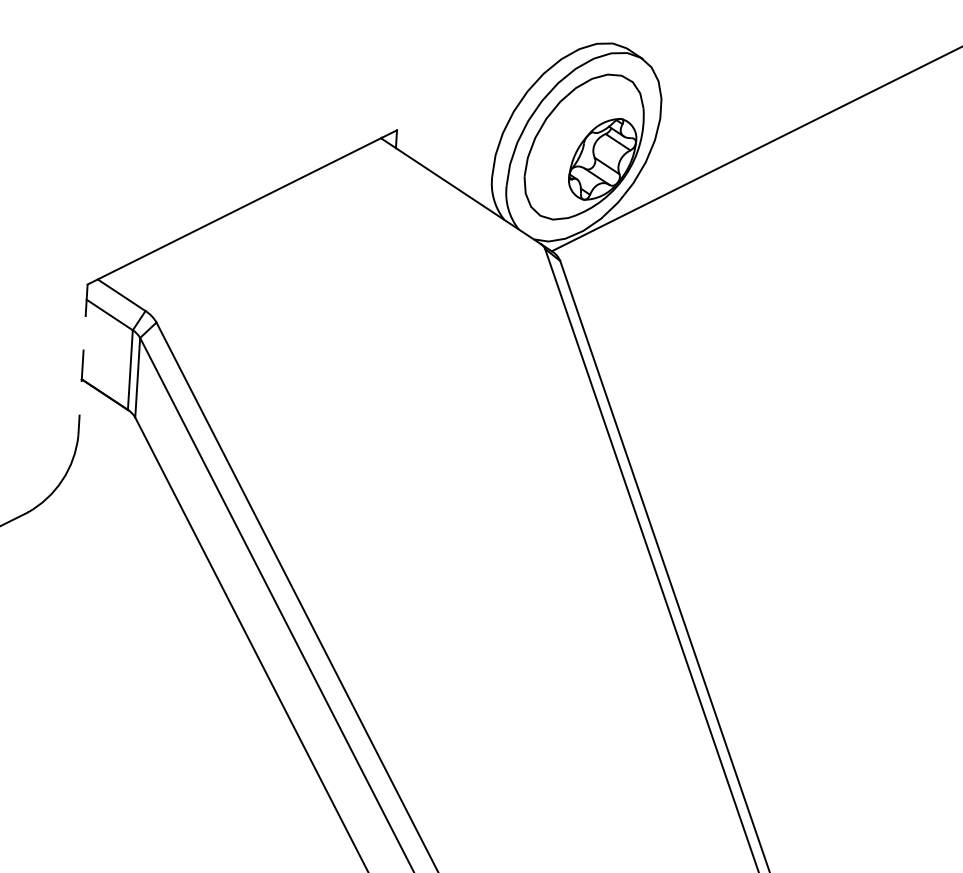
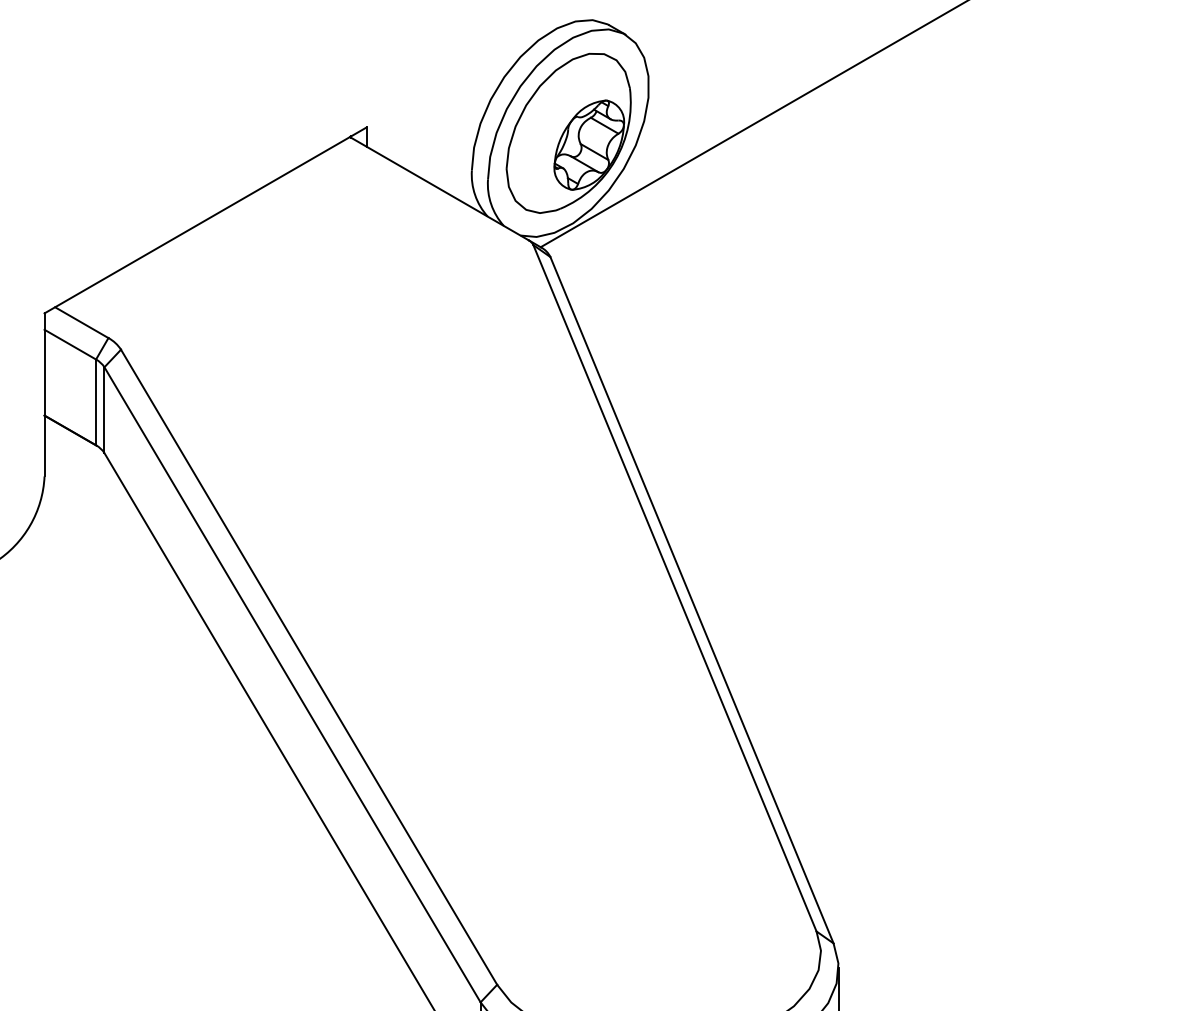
line: (82, 359) -> (44, 394), dashed -> solid

